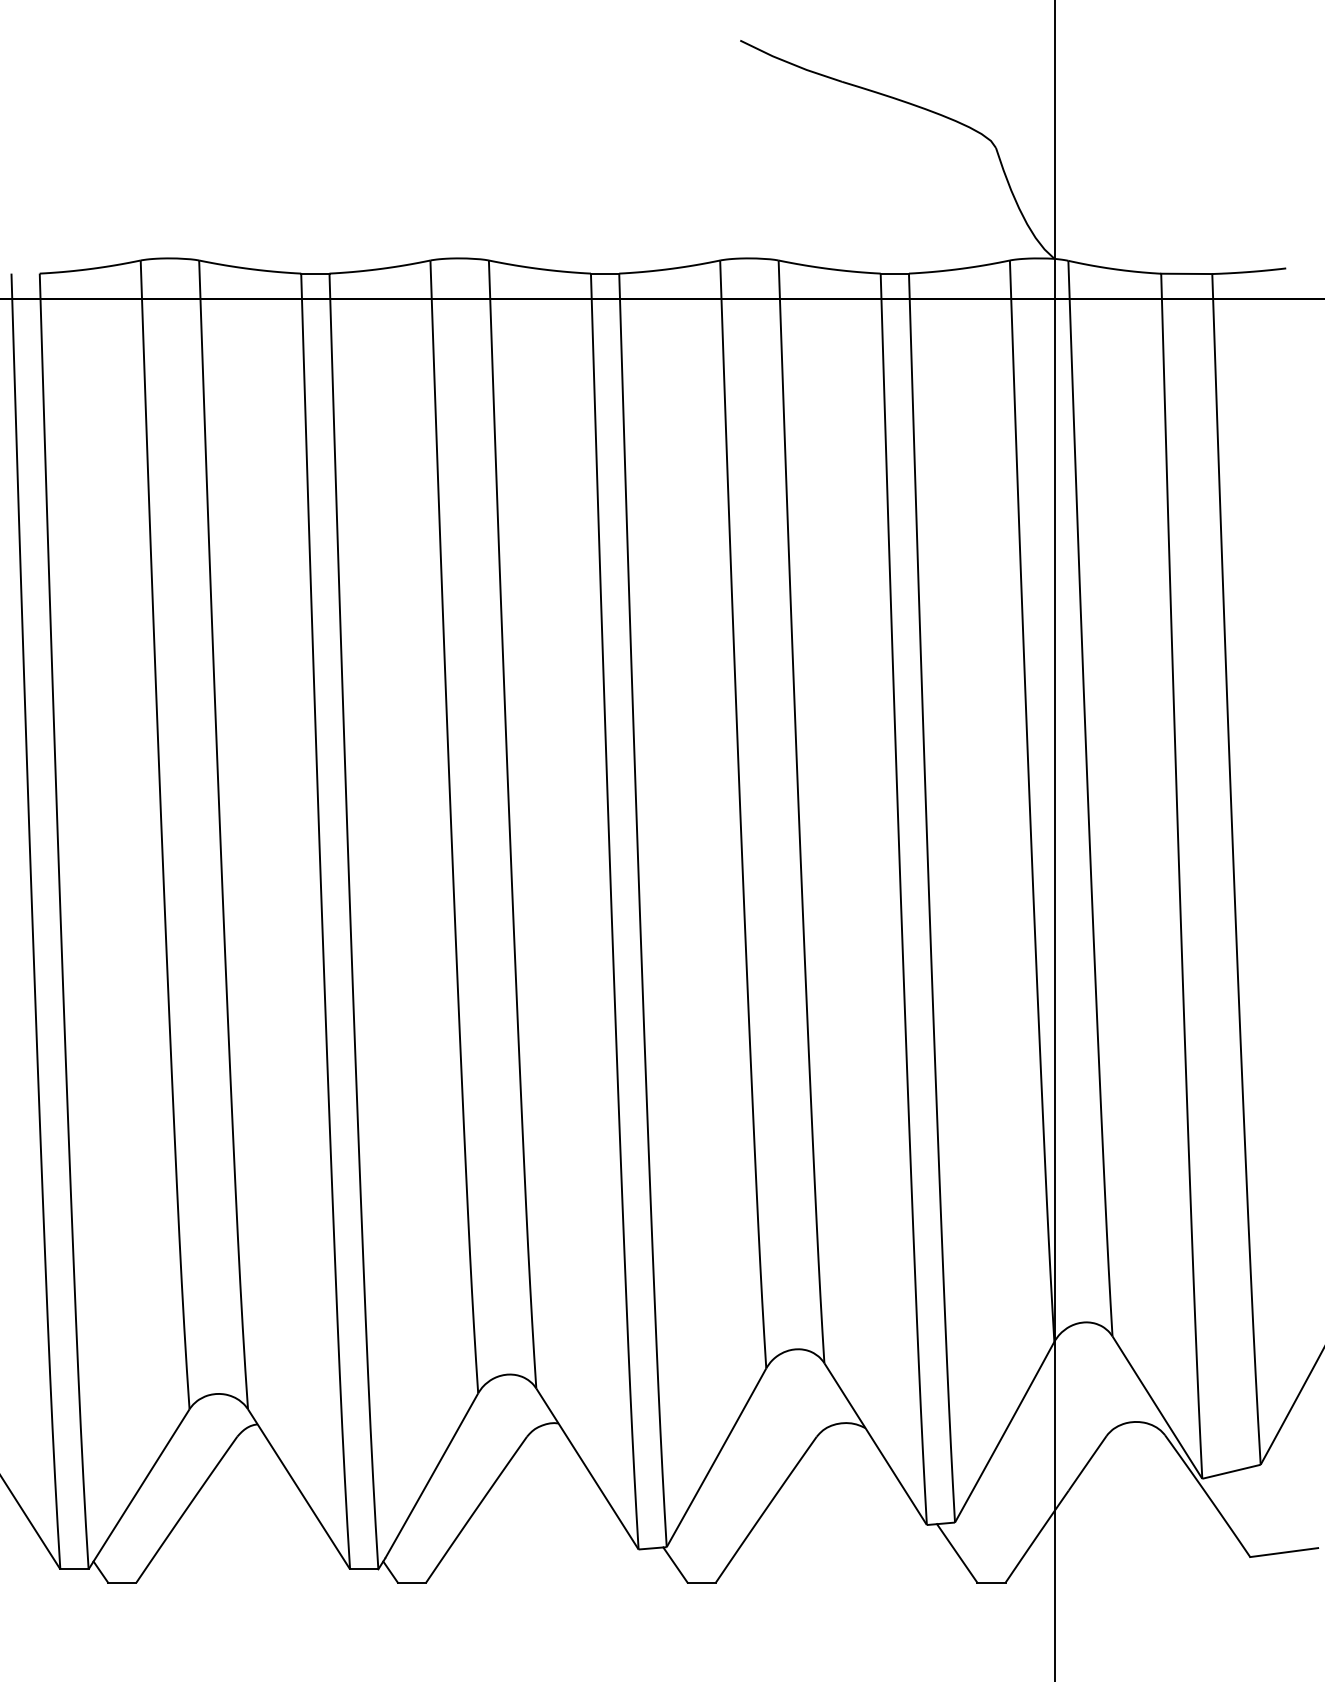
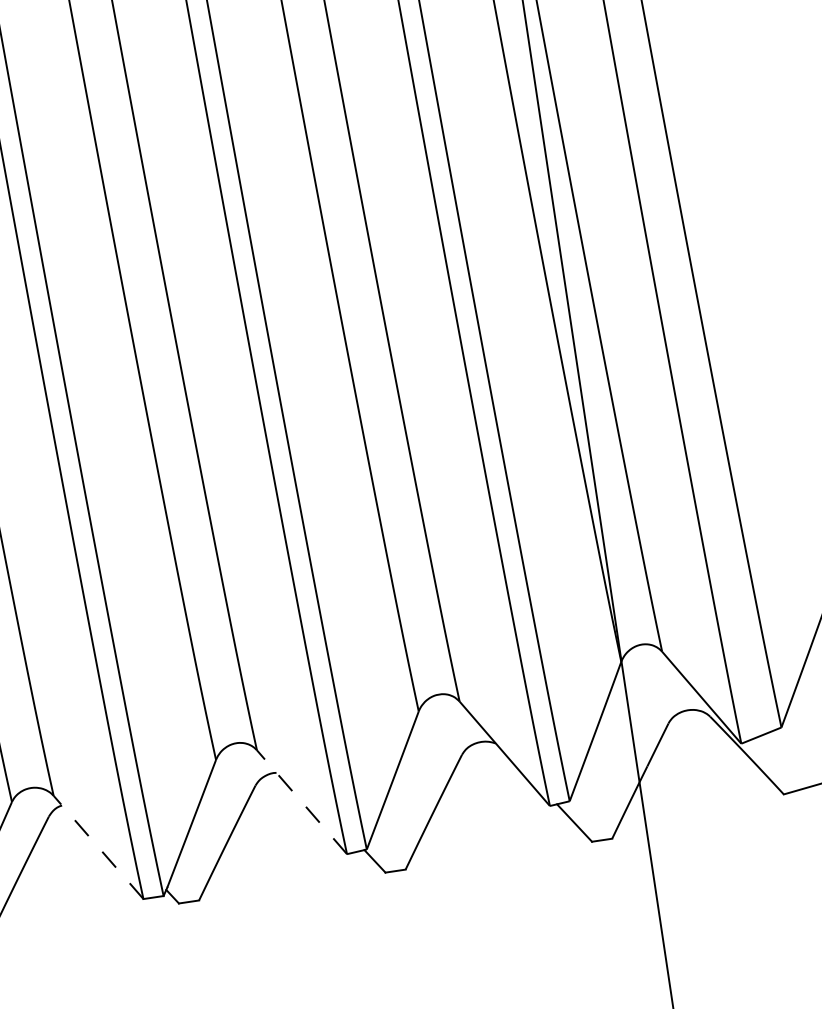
line: (587, 1468) -> (301, 801), solid -> dashed
line: (299, 1489) -> (98, 847), solid -> dashed

